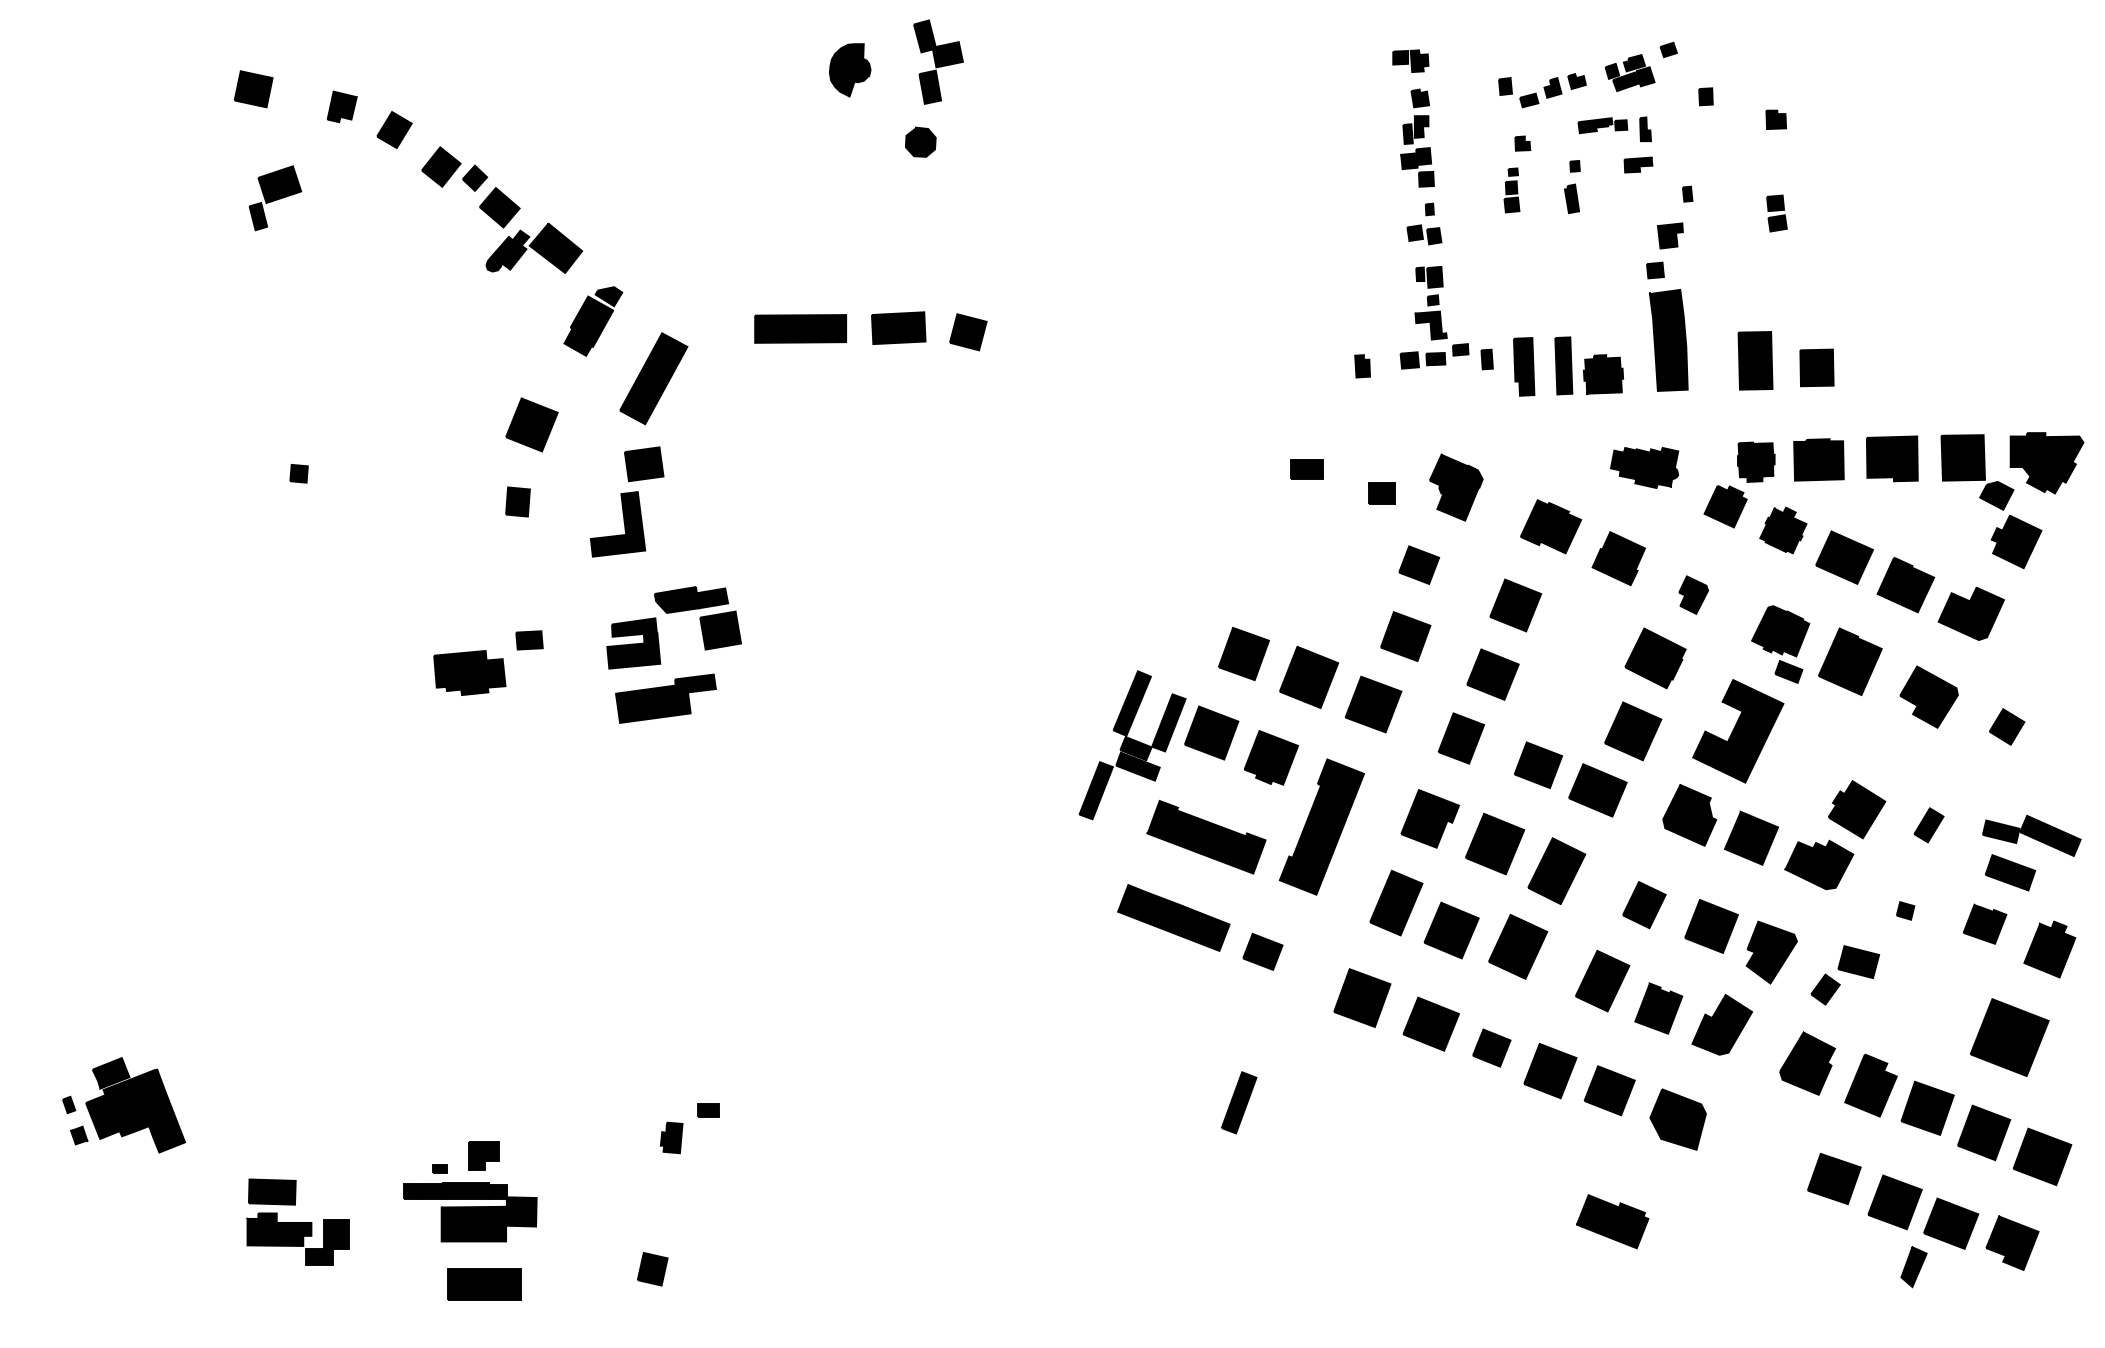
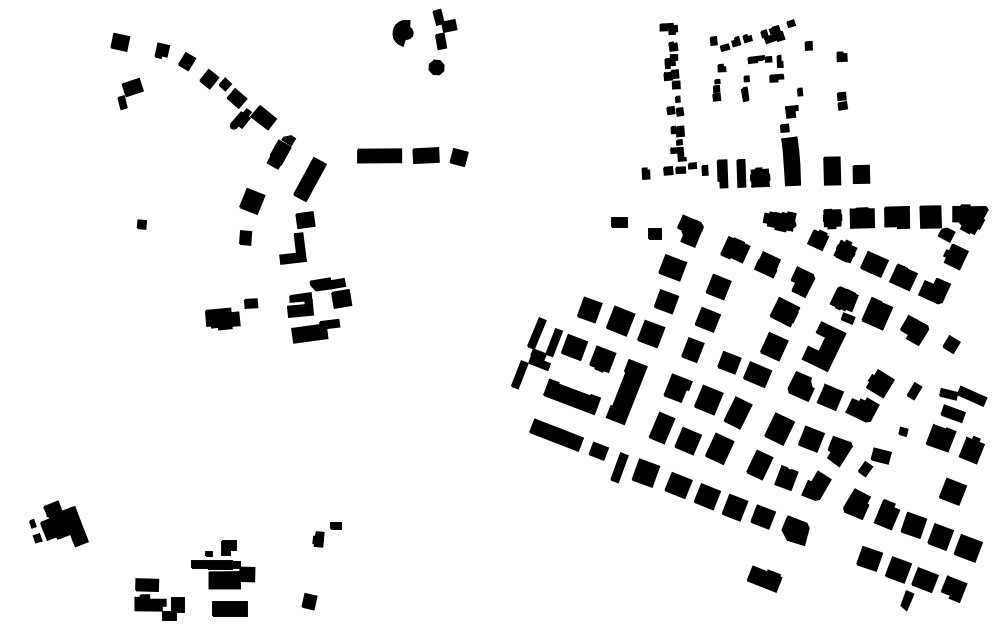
part: (1418, 564) -> (672, 267), size x1.43
part: (1692, 593) -> (802, 281), size x1.67
part: (1644, 903) -> (779, 428), size x1.43
part: (1983, 922) -> (940, 437), size x1.43
part: (2011, 1036) -> (953, 491), size x0.71
part: (1490, 1047) -> (706, 496), size x1.43
part: (1239, 1102) -> (619, 467), moved
part: (298, 1222) -> (159, 599), moved

